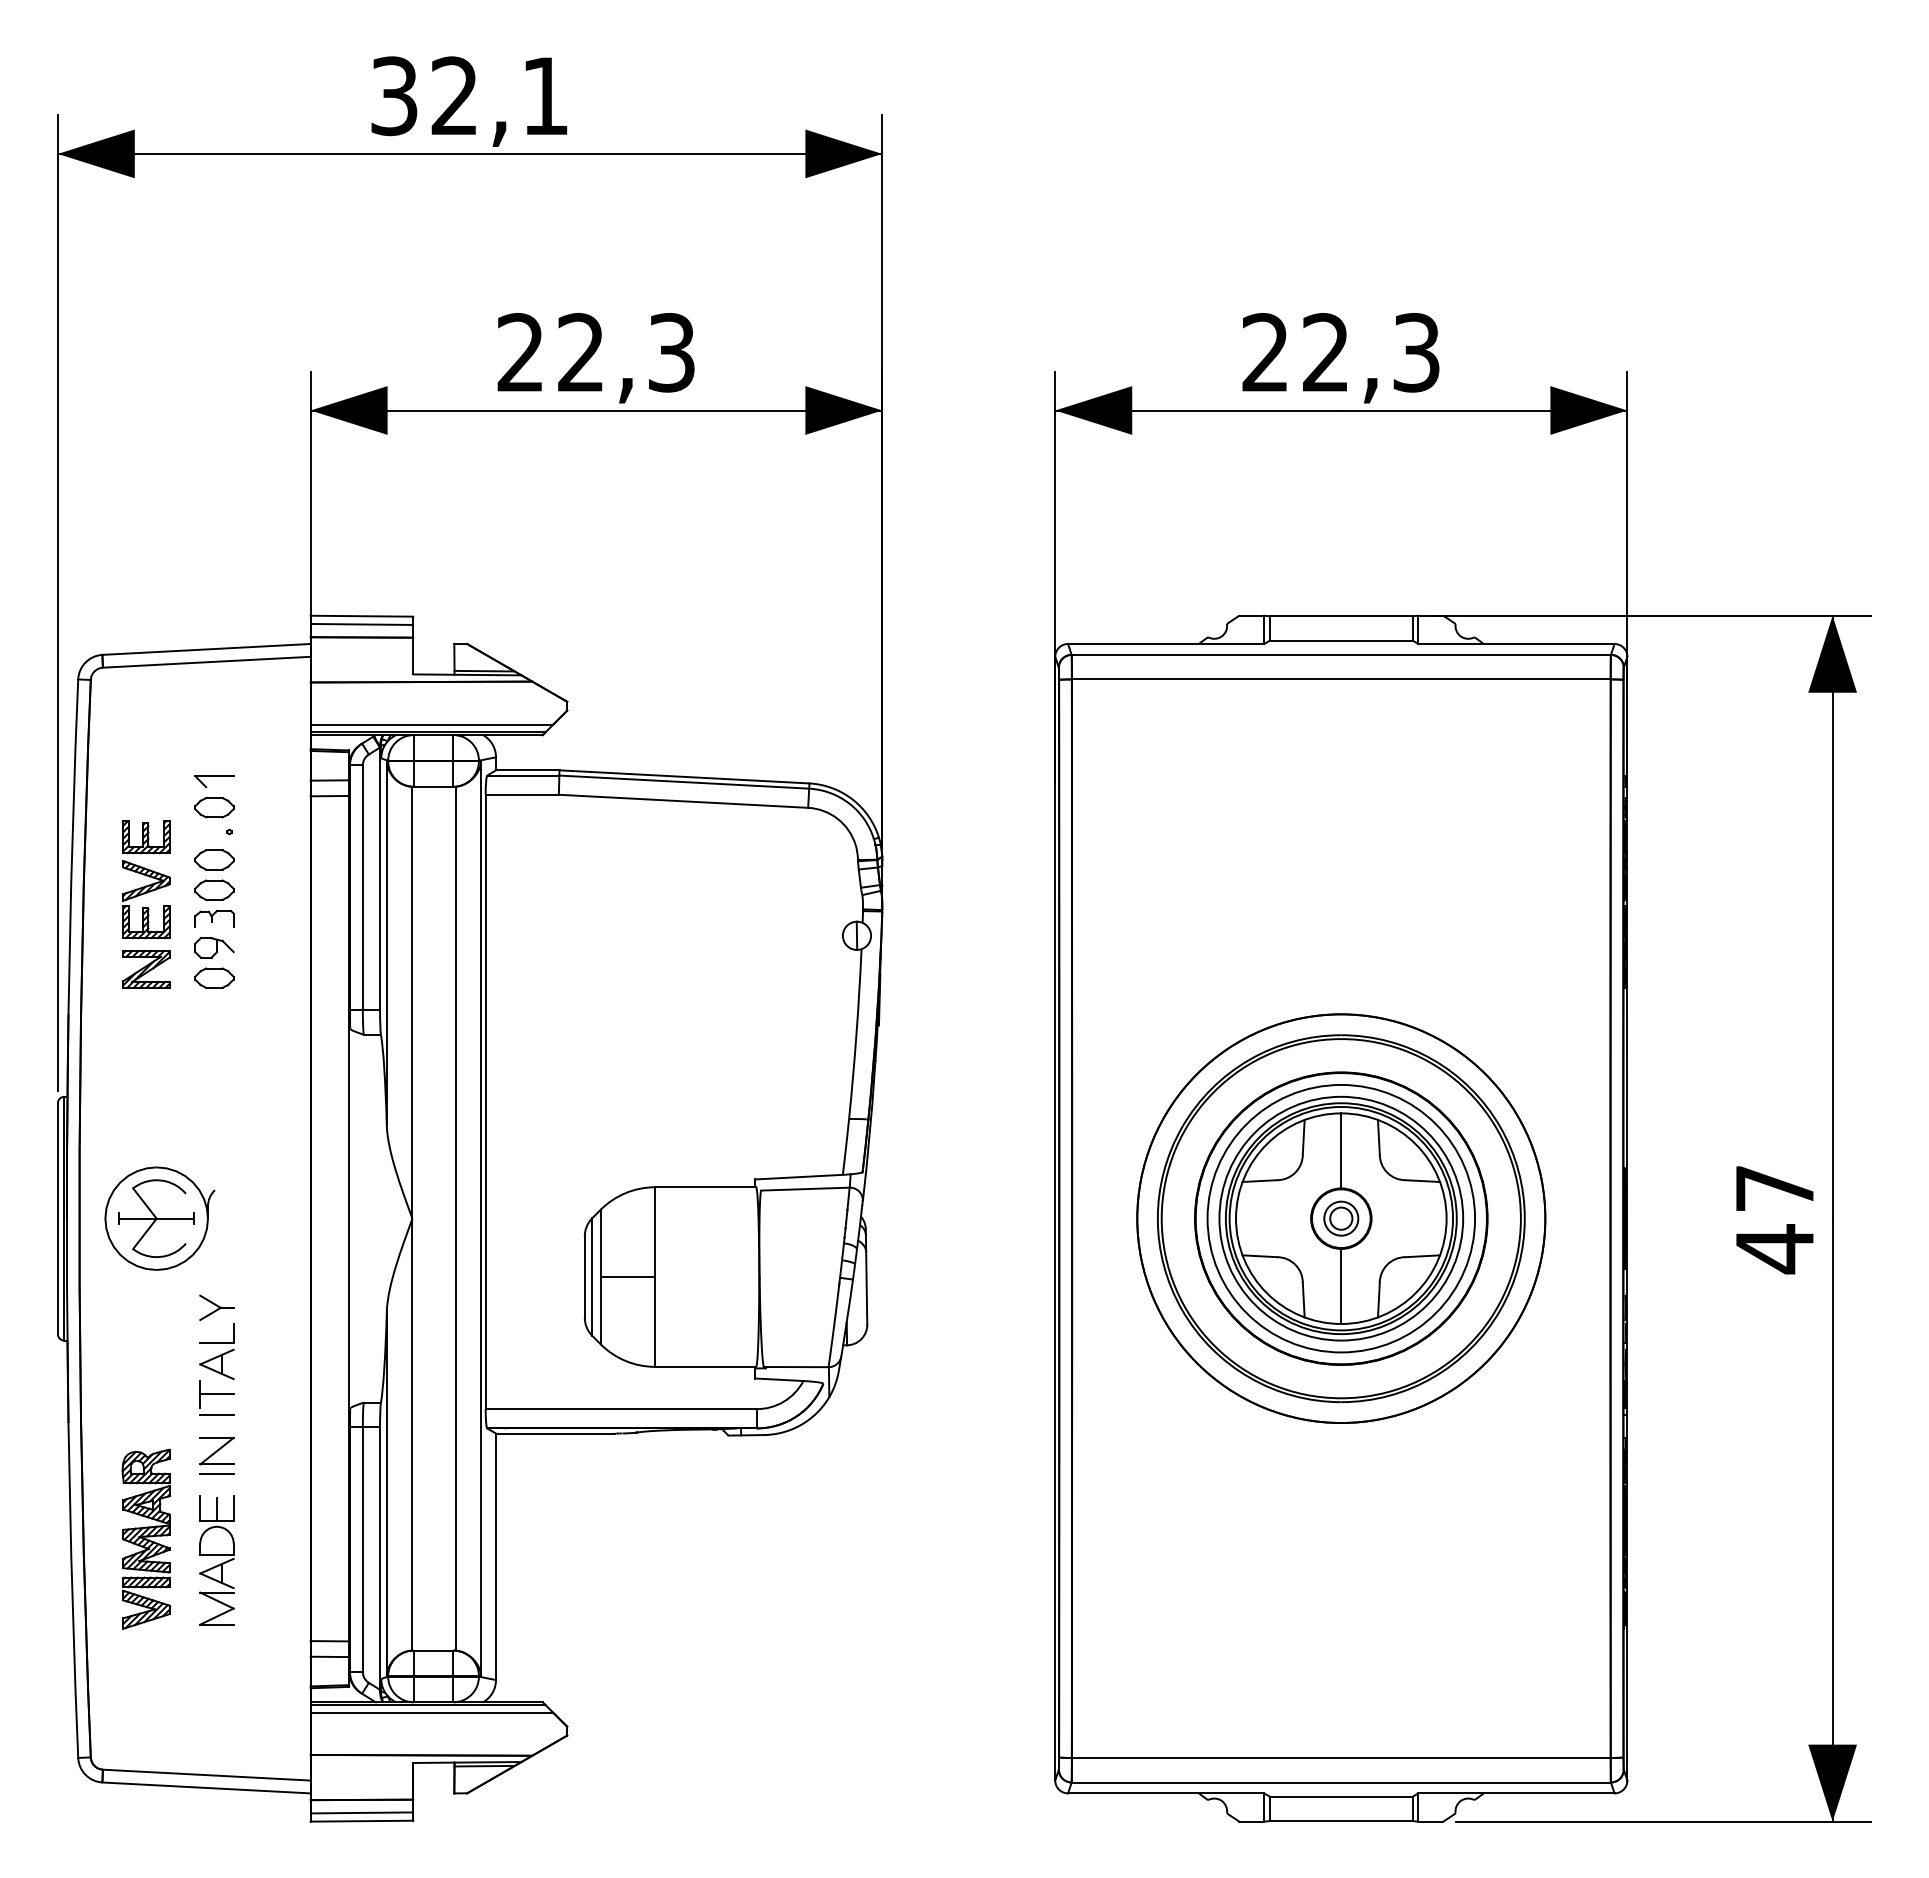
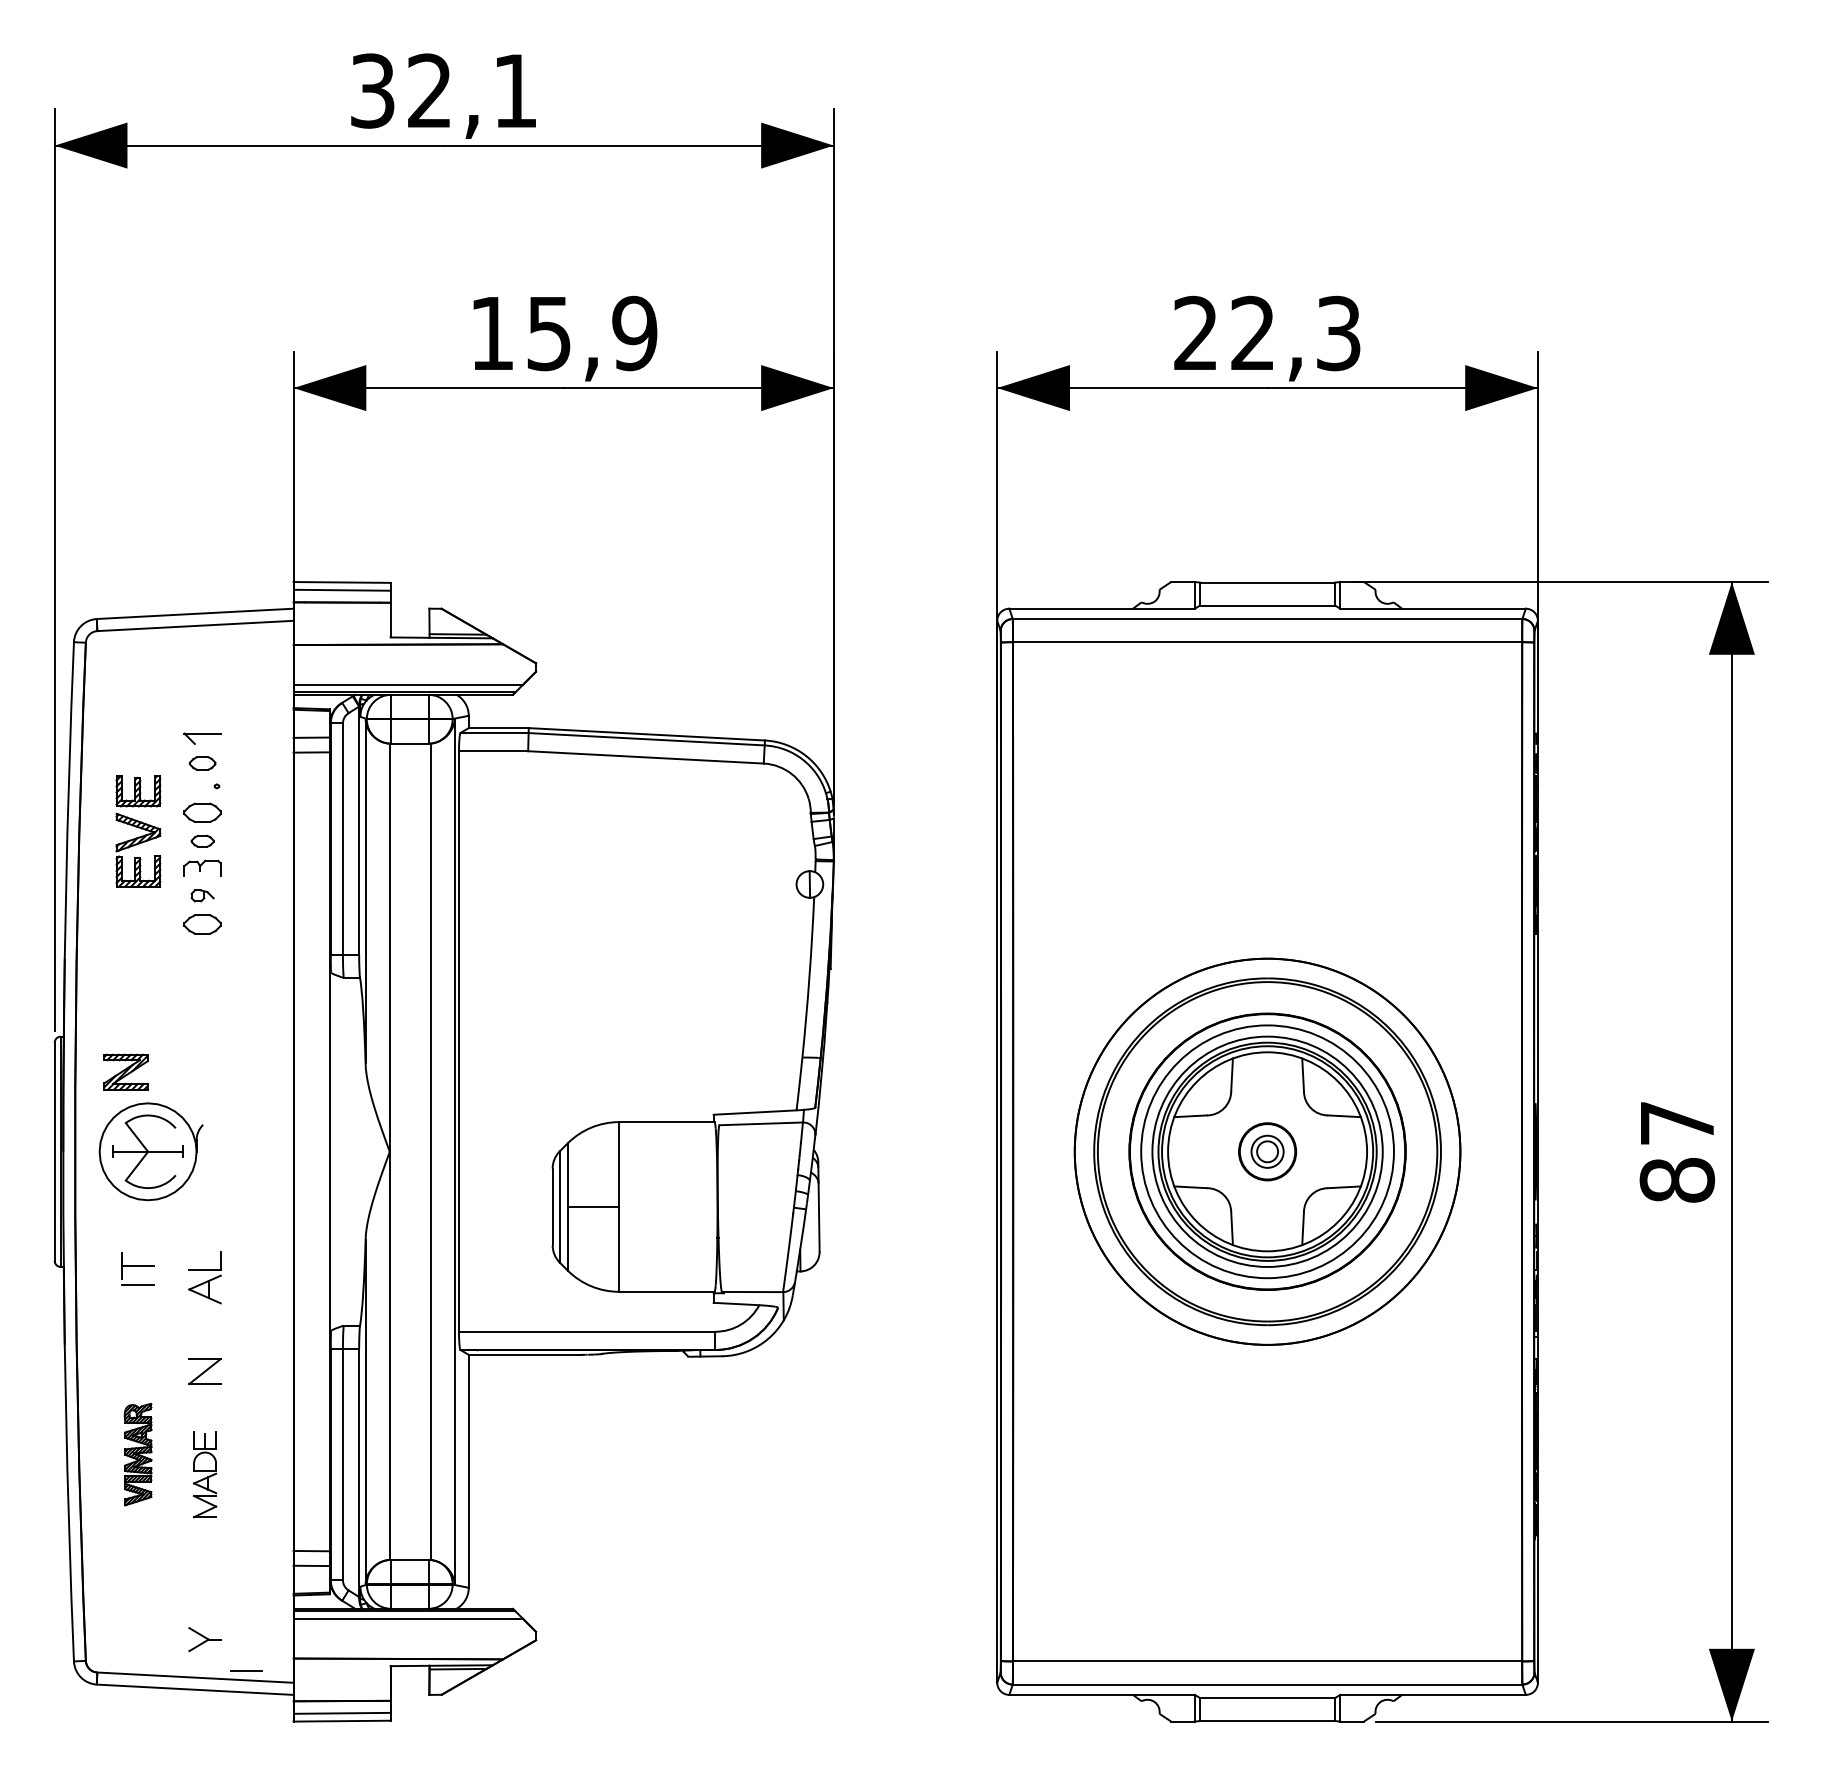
text: (596, 352) -> (563, 333), 22,3 -> 15,9
part: (214, 807) -> (202, 763), size x0.7
part: (214, 889) -> (202, 840), size x0.6
part: (214, 947) -> (202, 895), size x0.6
part: (146, 968) -> (126, 1071), moved
line: (1341, 1150) -> (1267, 1087), removed
text: (1774, 1249) -> (1676, 1180), 47 -> 87
line: (1341, 1285) -> (1267, 1214), removed
part: (216, 1307) -> (204, 1639), moved
part: (216, 1397) -> (137, 1268), moved
line: (216, 1473) -> (246, 1670), moved
part: (145, 1538) -> (137, 1454), size x0.6
part: (216, 1560) -> (204, 1474), size x0.7

